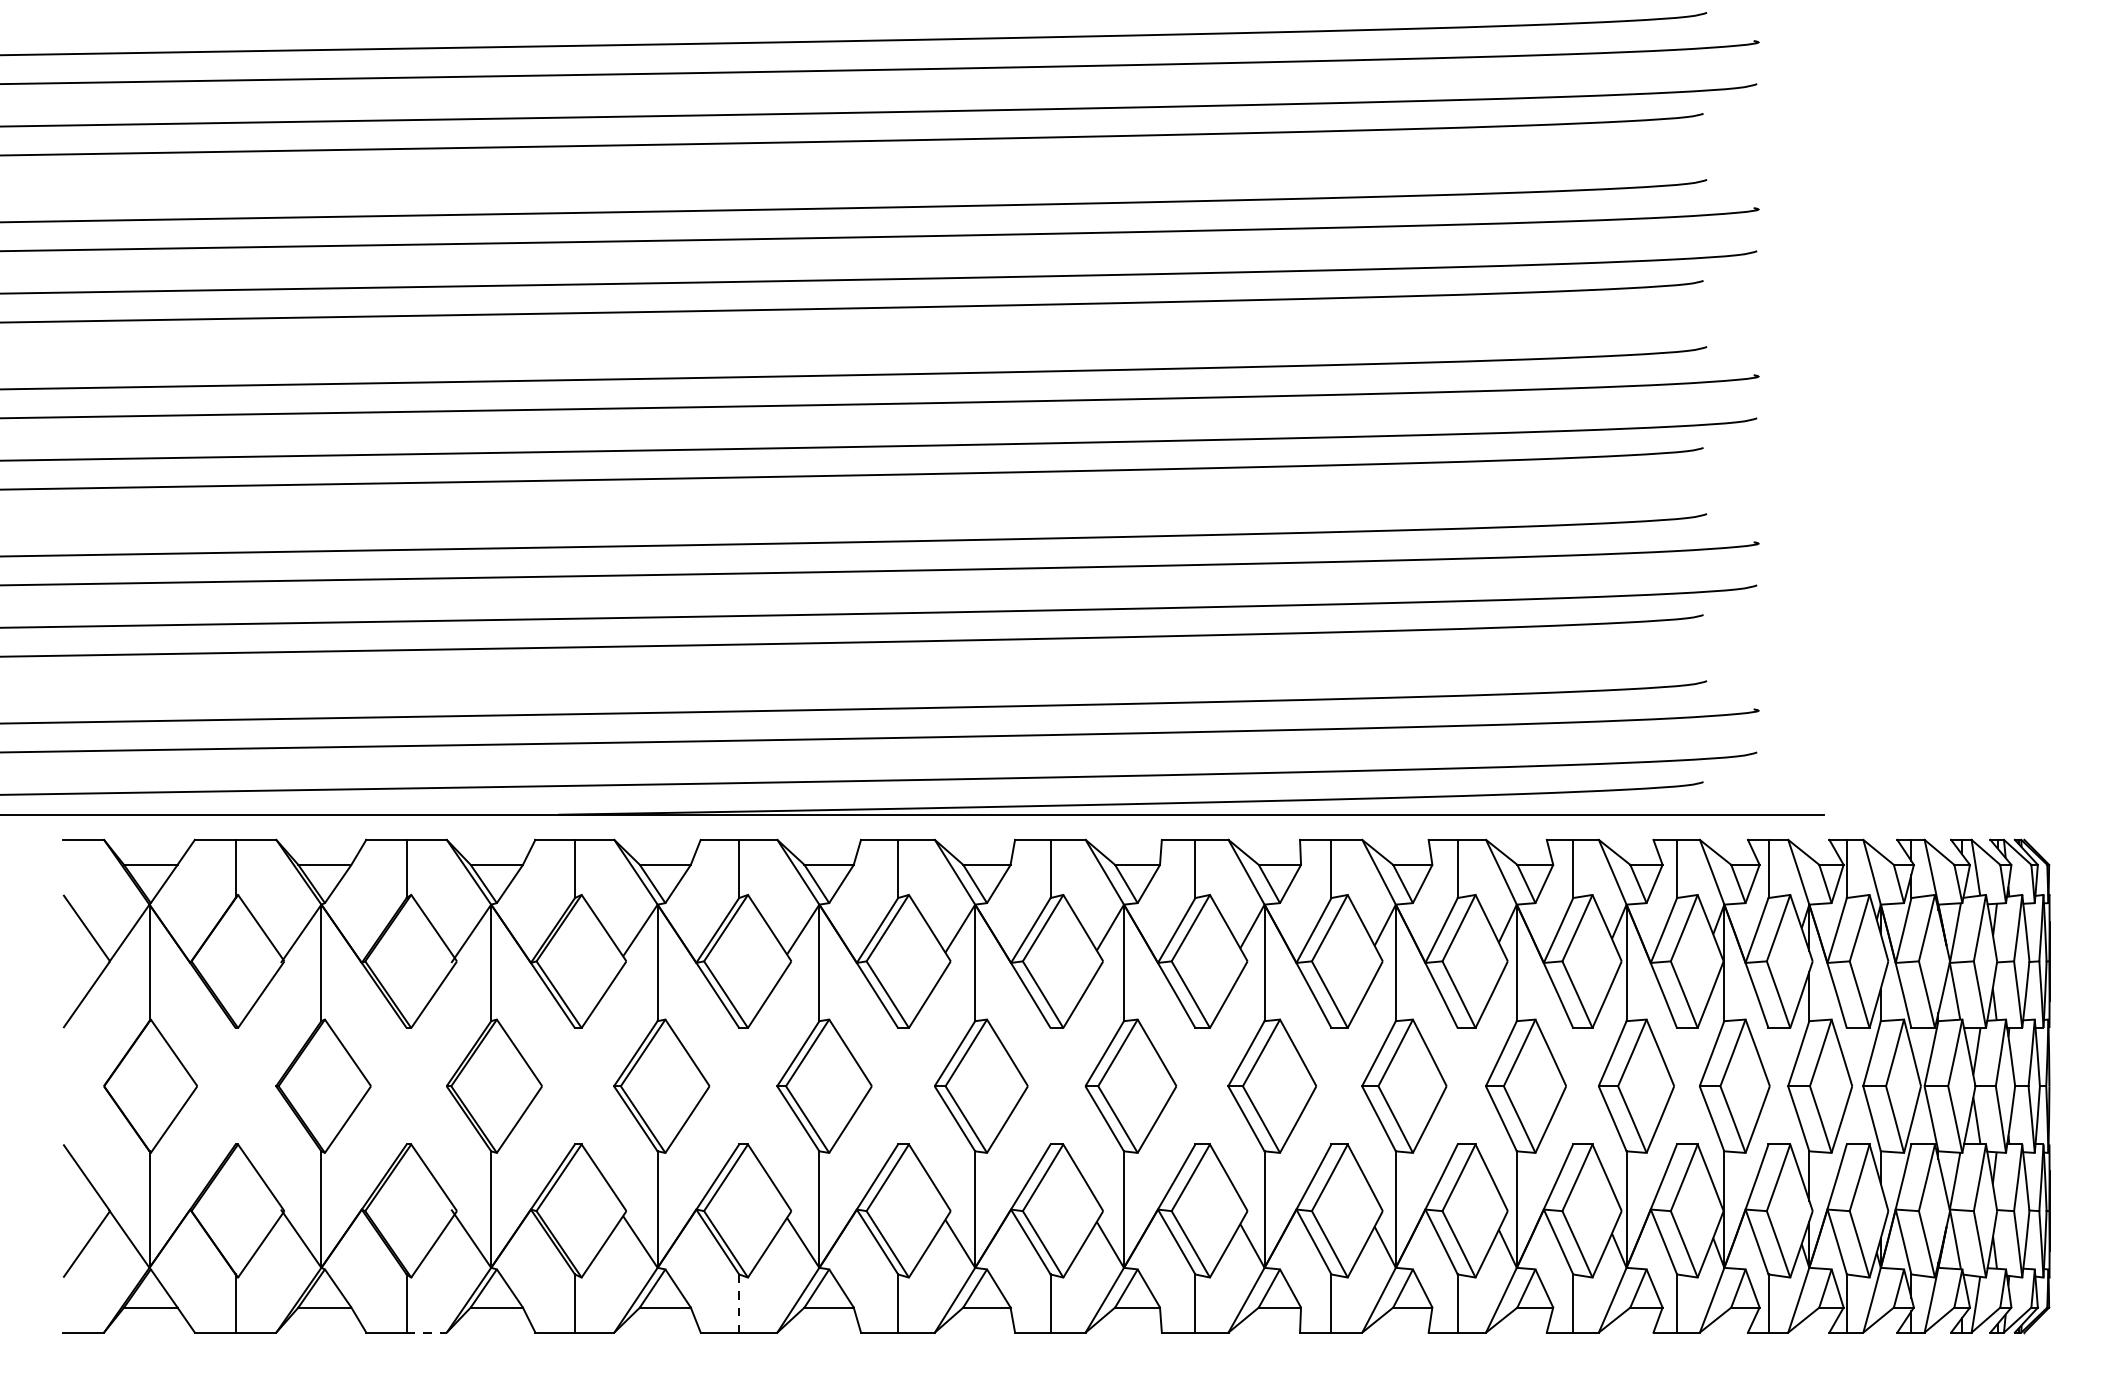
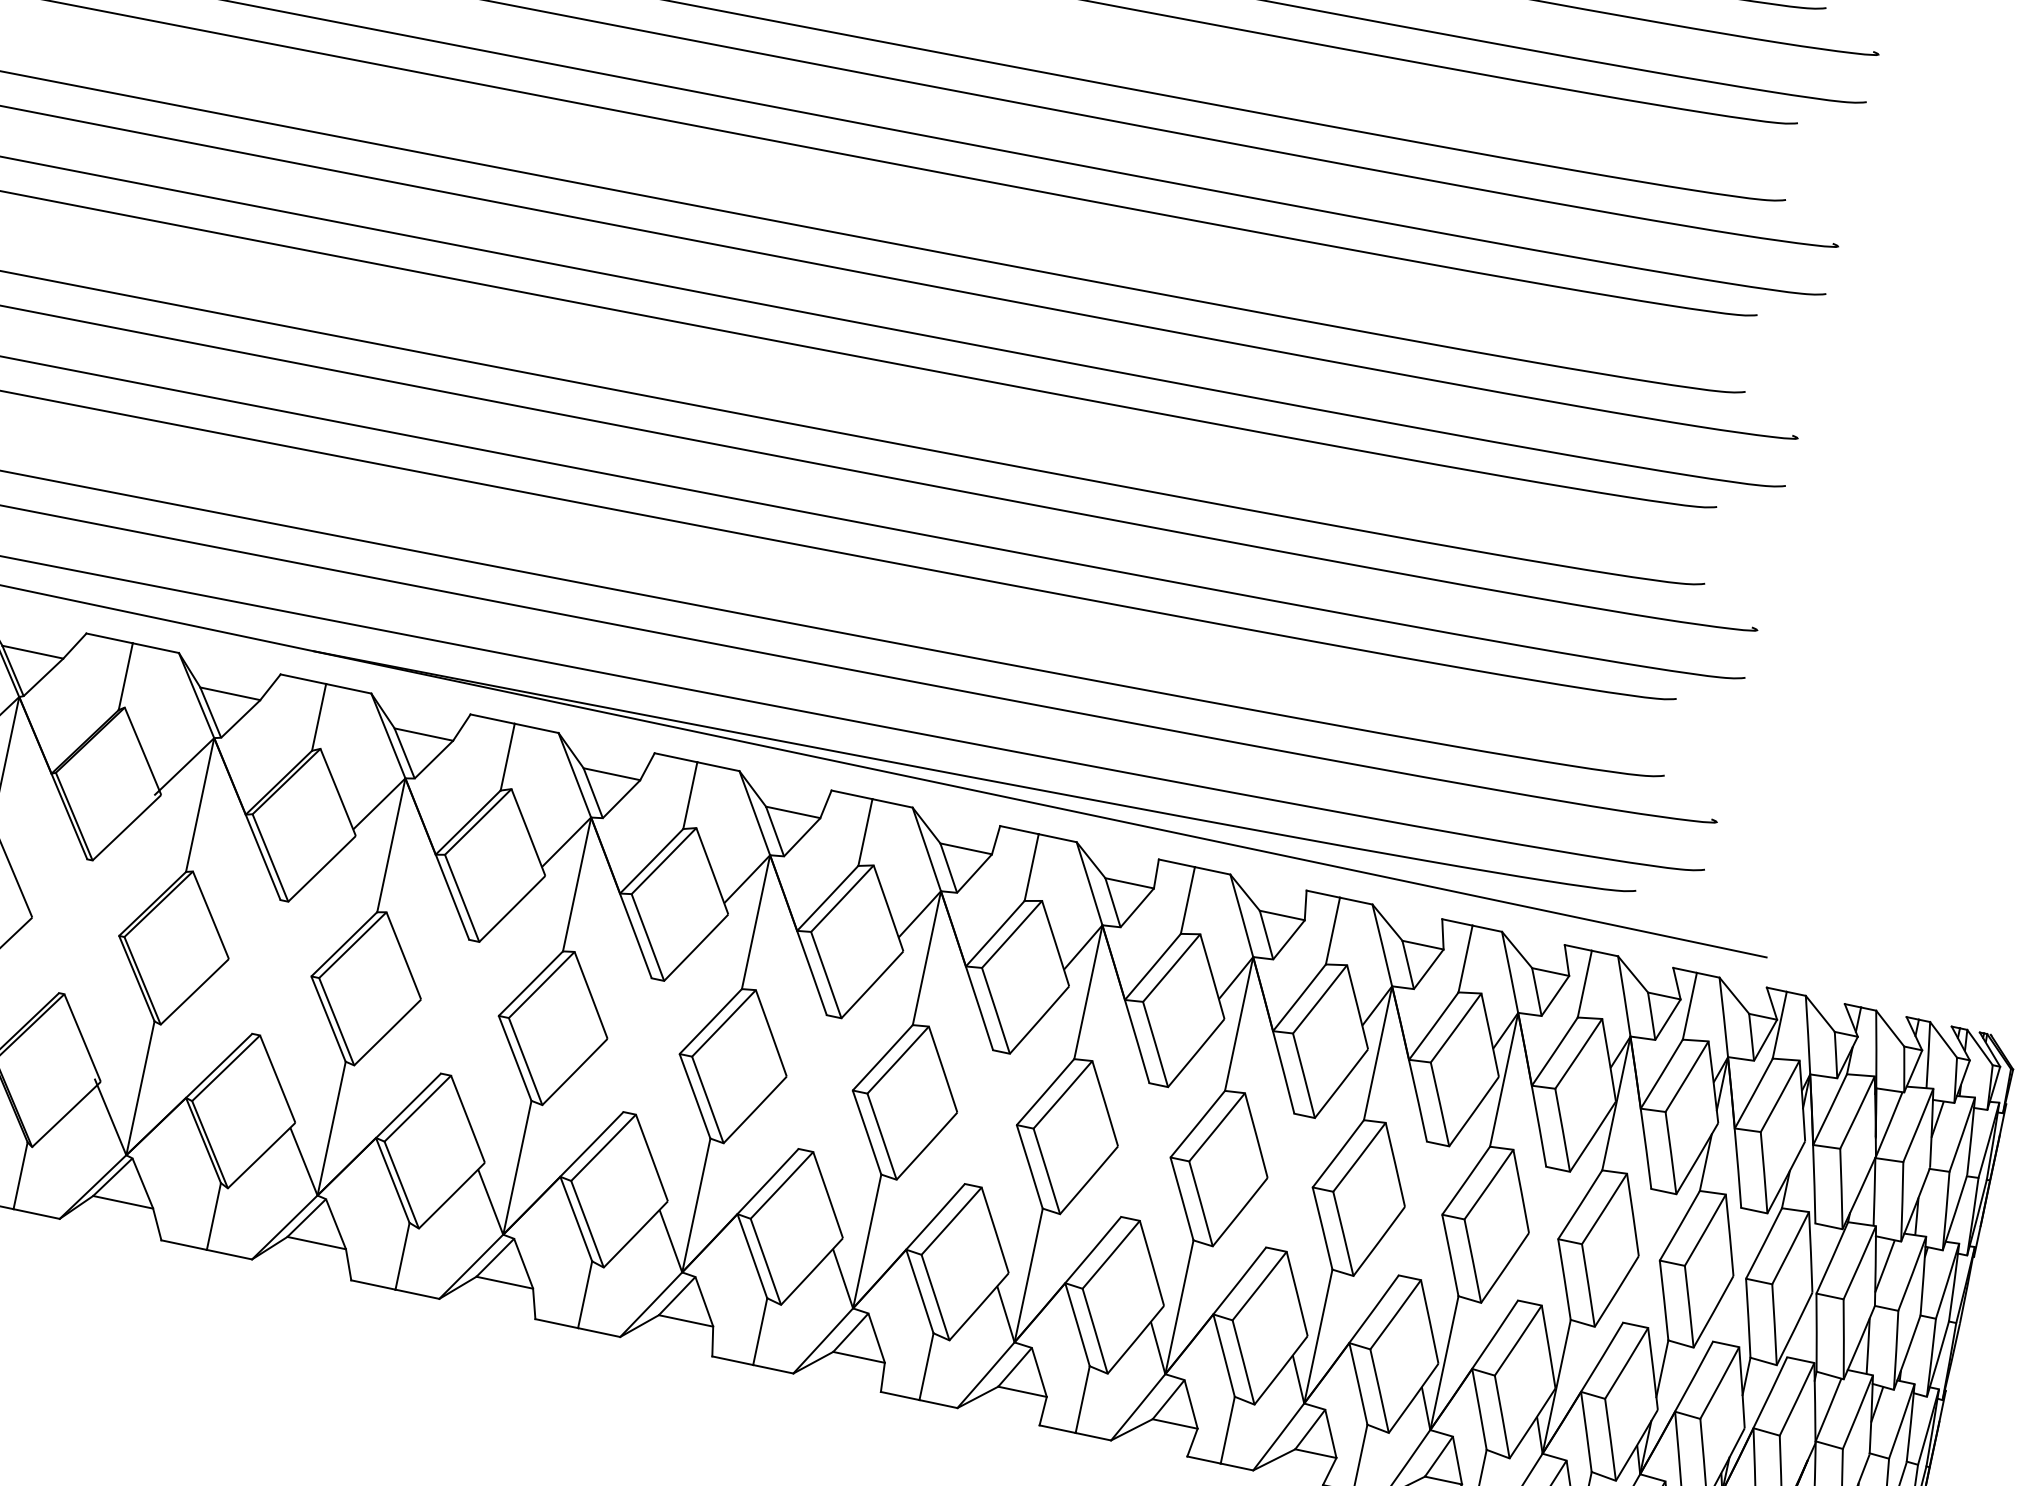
line: (739, 1304) -> (402, 1257), dashed -> solid
line: (427, 1332) -> (37, 1214), dashed -> solid

